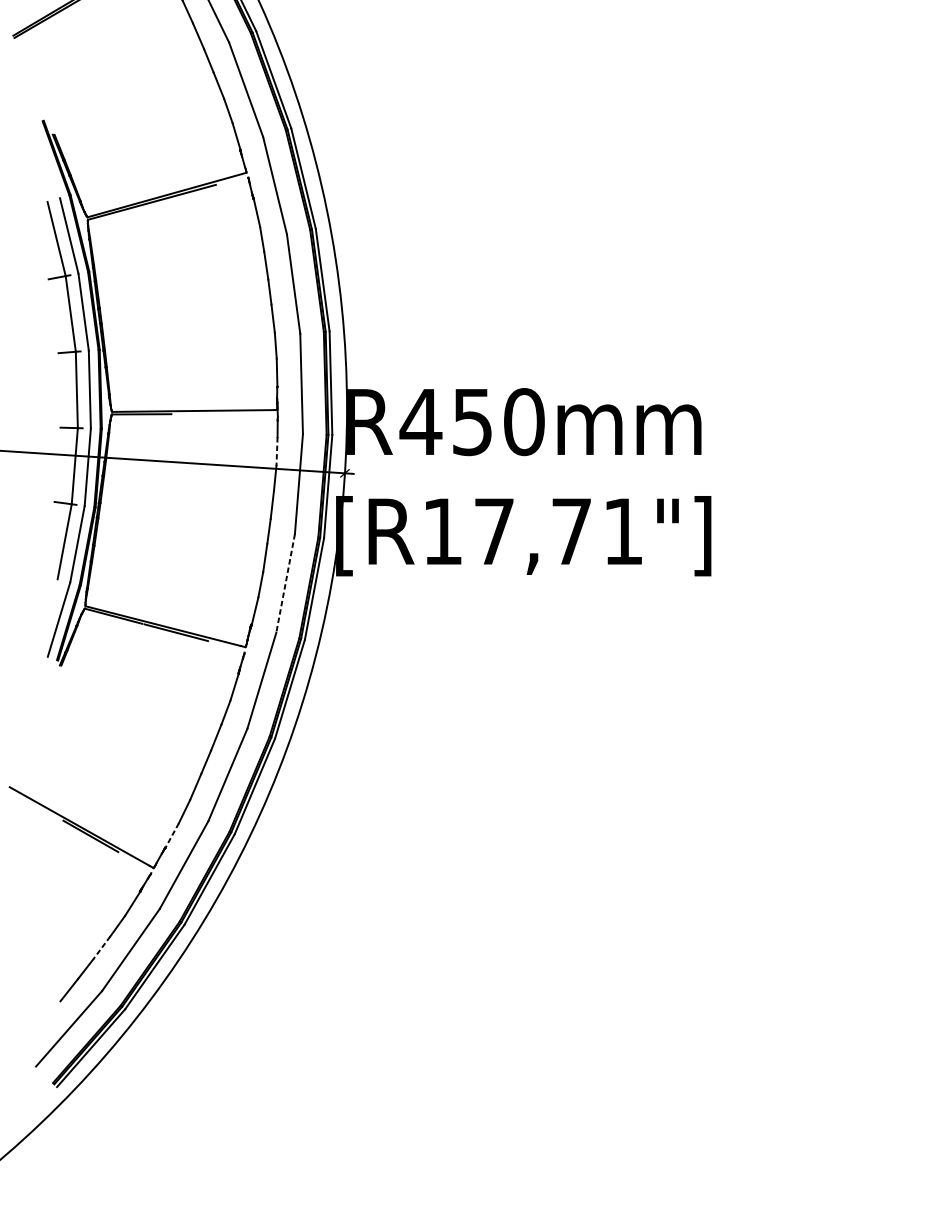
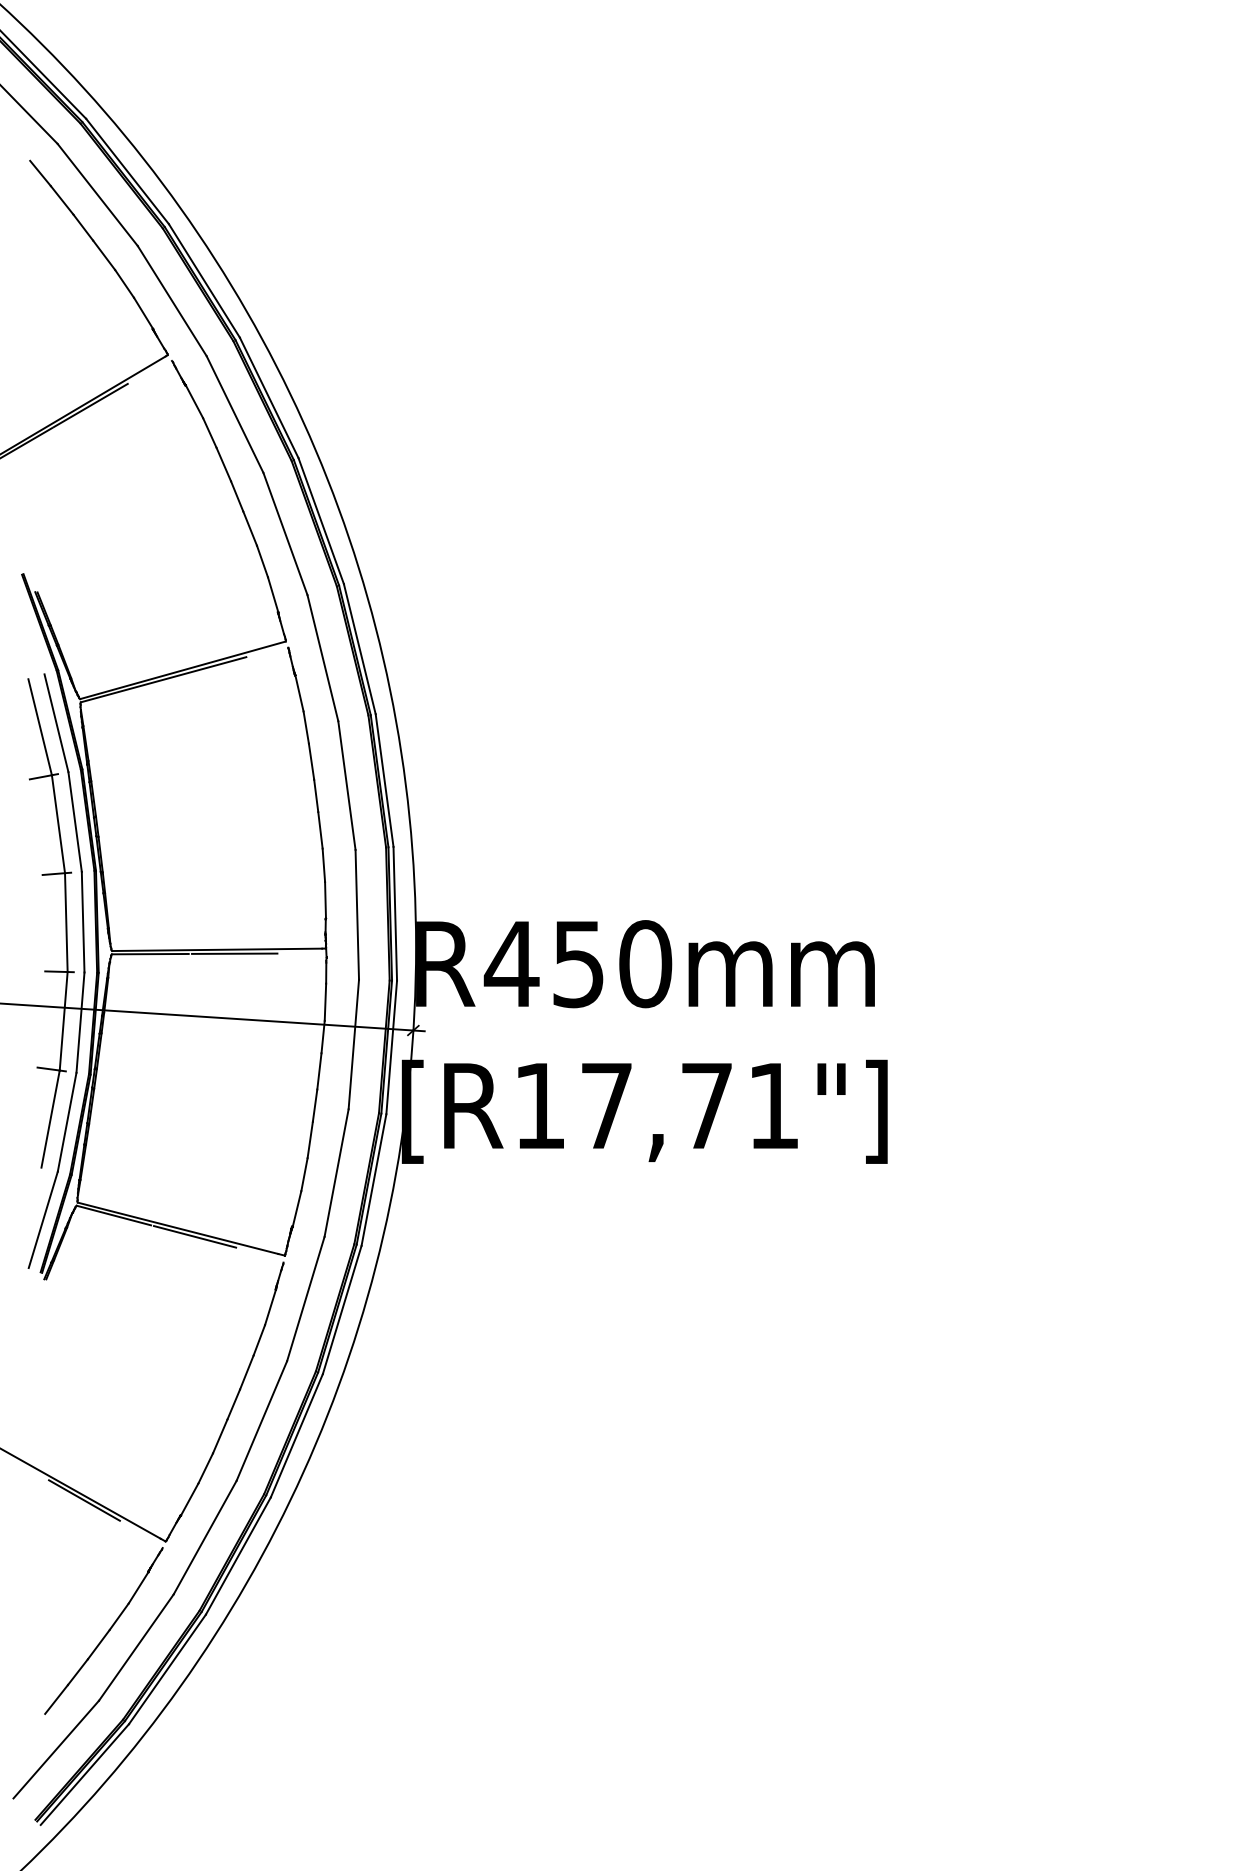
line: (206, 413) -> (234, 953), added
line: (277, 451) -> (325, 1002), dashed -> solid
line: (285, 583) -> (336, 1173), dashed -> solid
line: (172, 836) -> (189, 1500), dashed -> solid
line: (101, 948) -> (98, 1645), dashed -> solid

